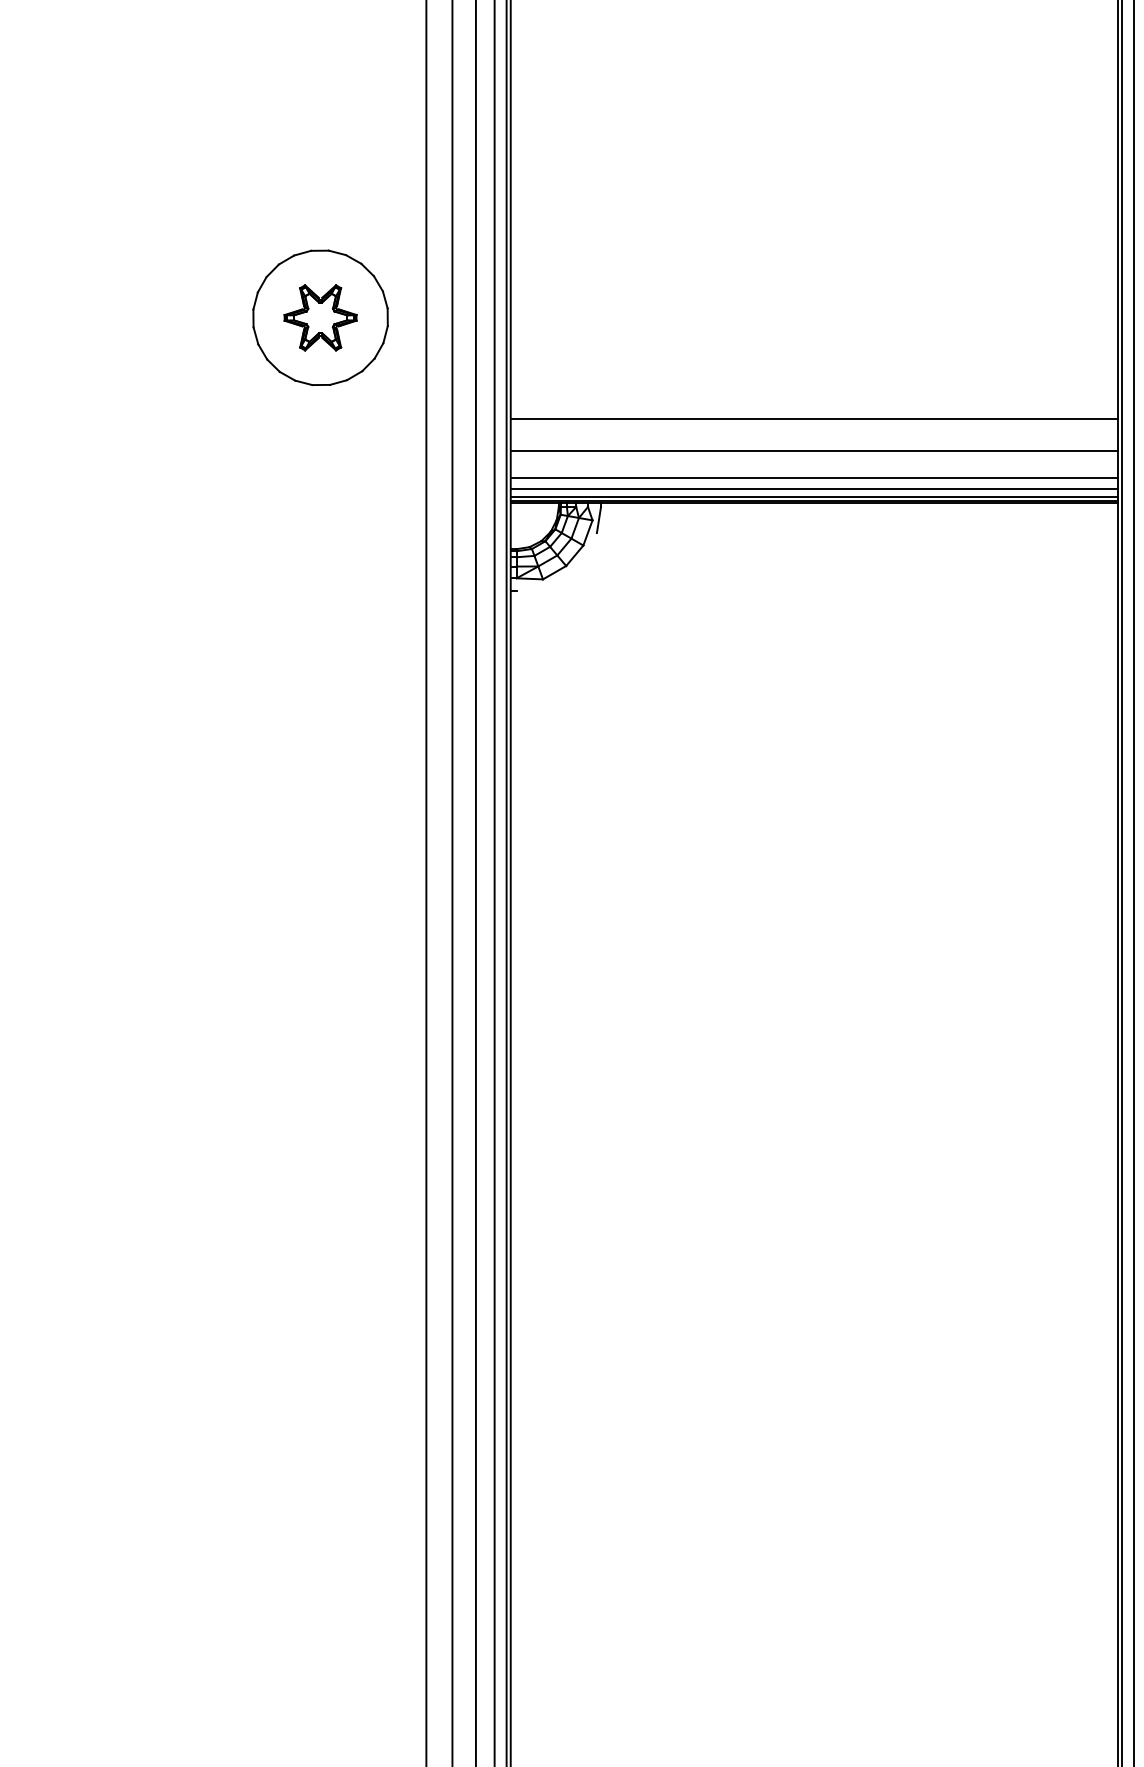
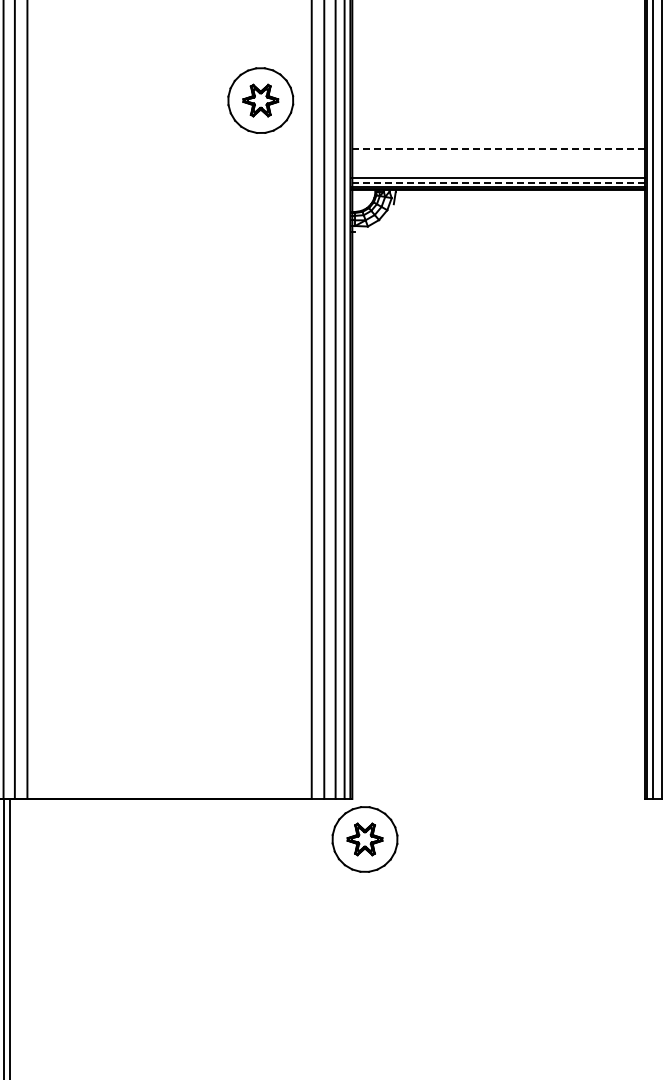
line: (814, 419) -> (498, 149), solid -> dashed
line: (814, 450) -> (498, 164), removed
line: (814, 487) -> (498, 182), solid -> dashed

